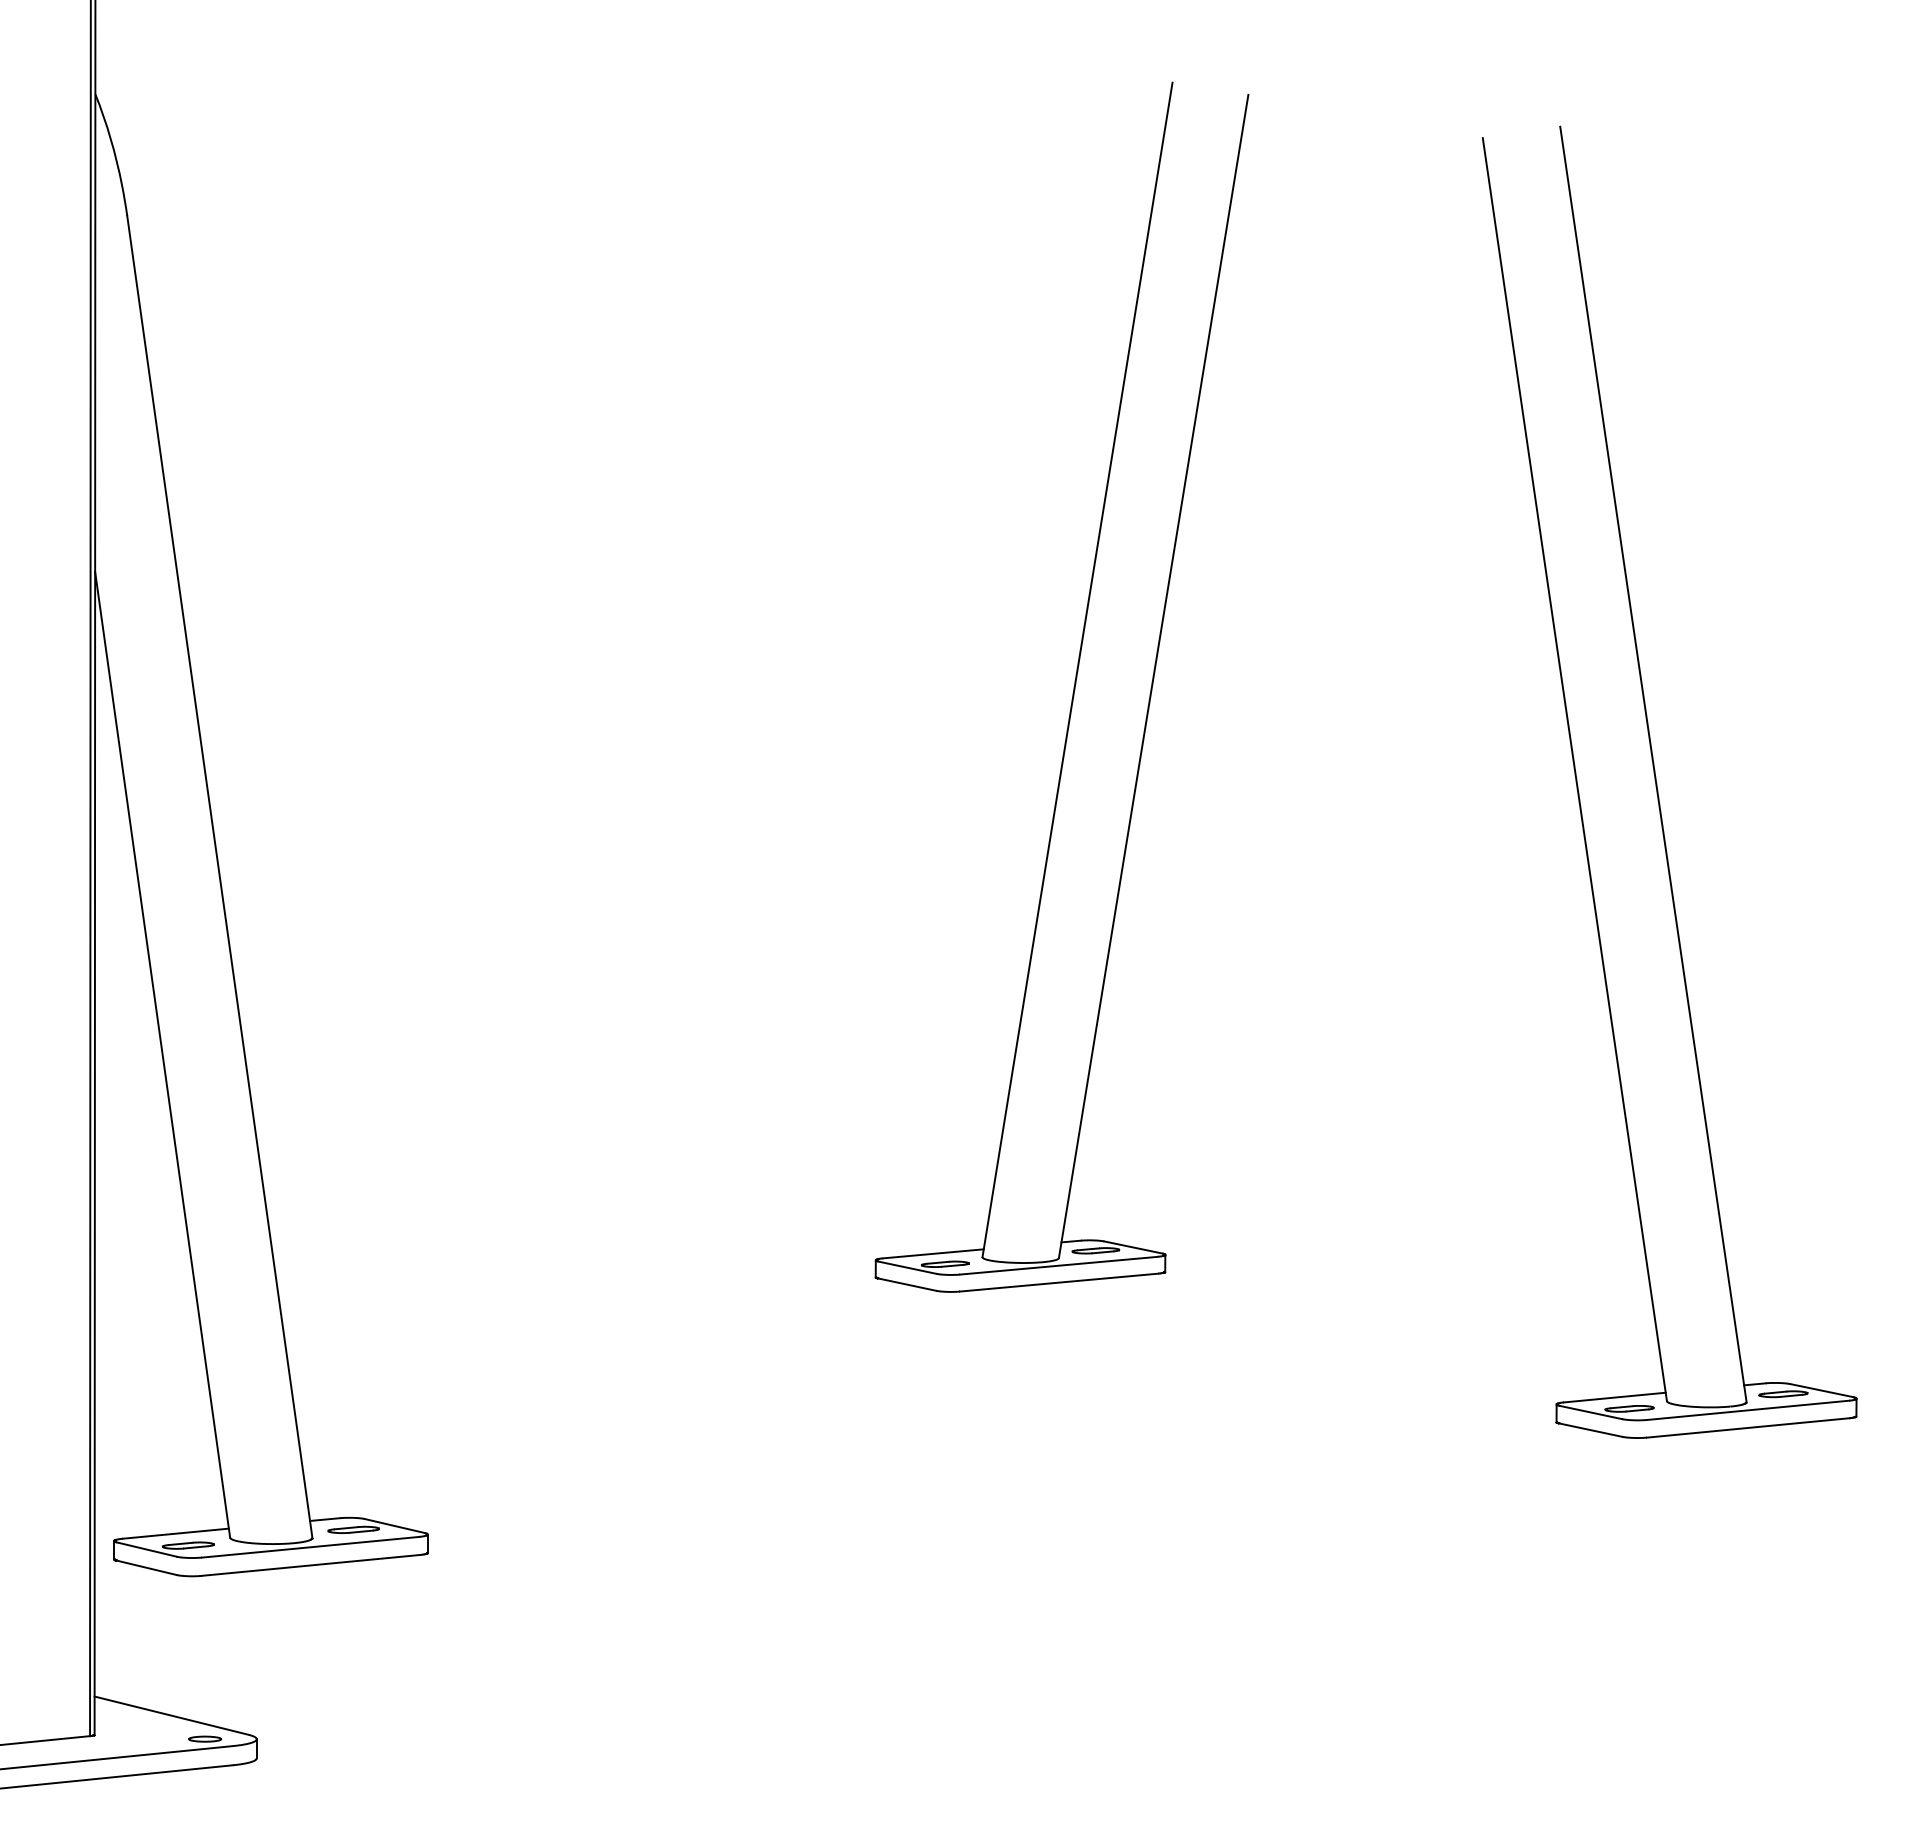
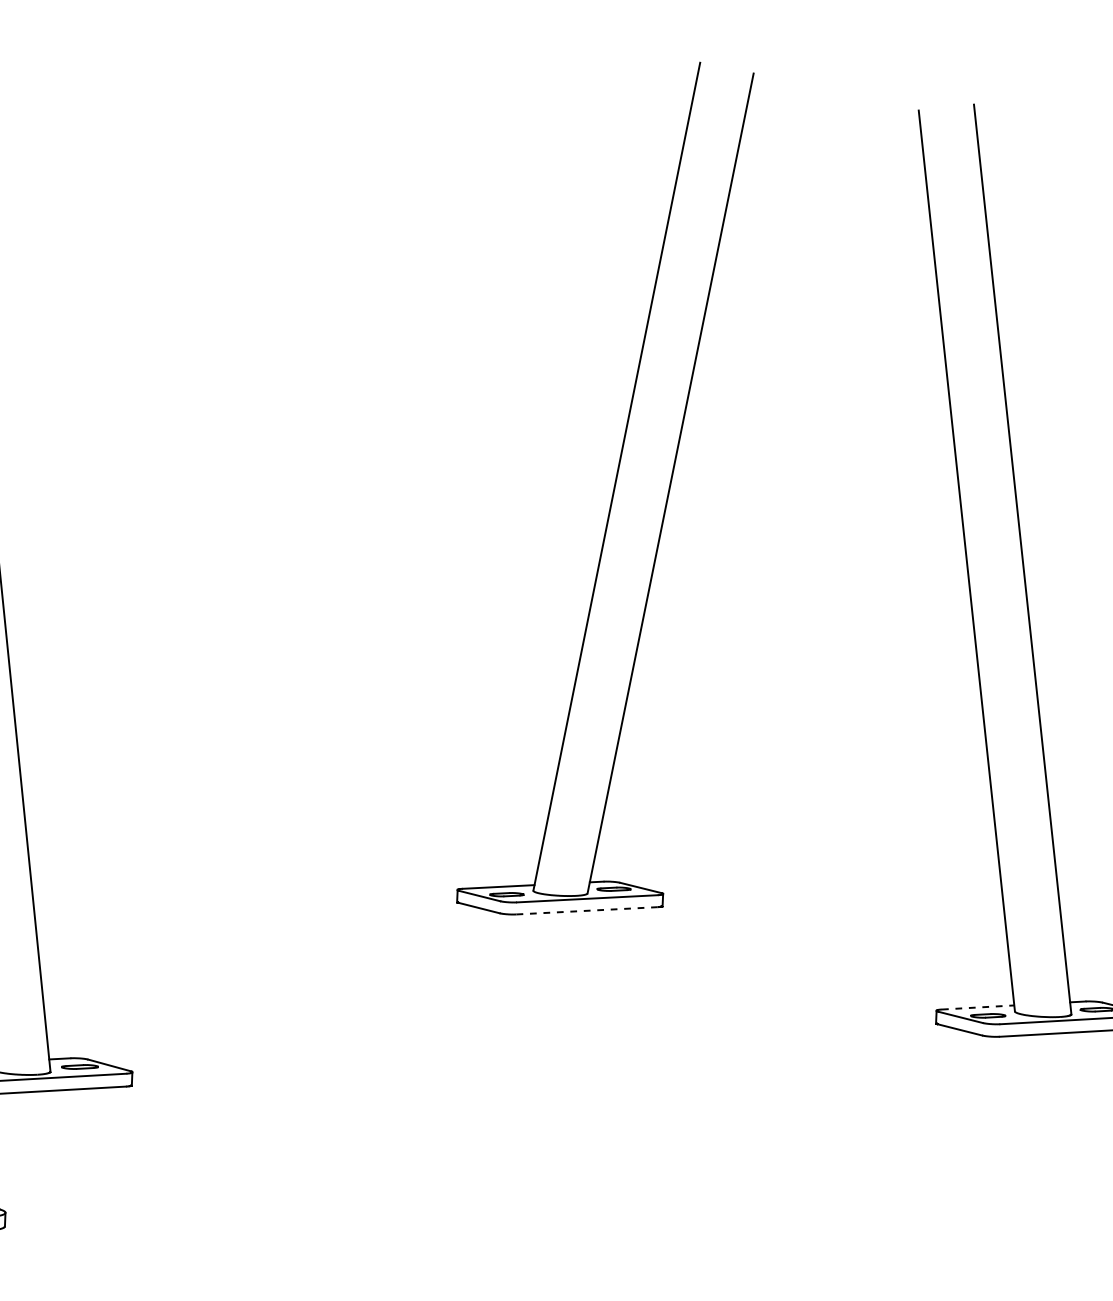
line: (1059, 1282) -> (587, 910), solid -> dashed
line: (1615, 1397) -> (978, 1007), solid -> dashed

